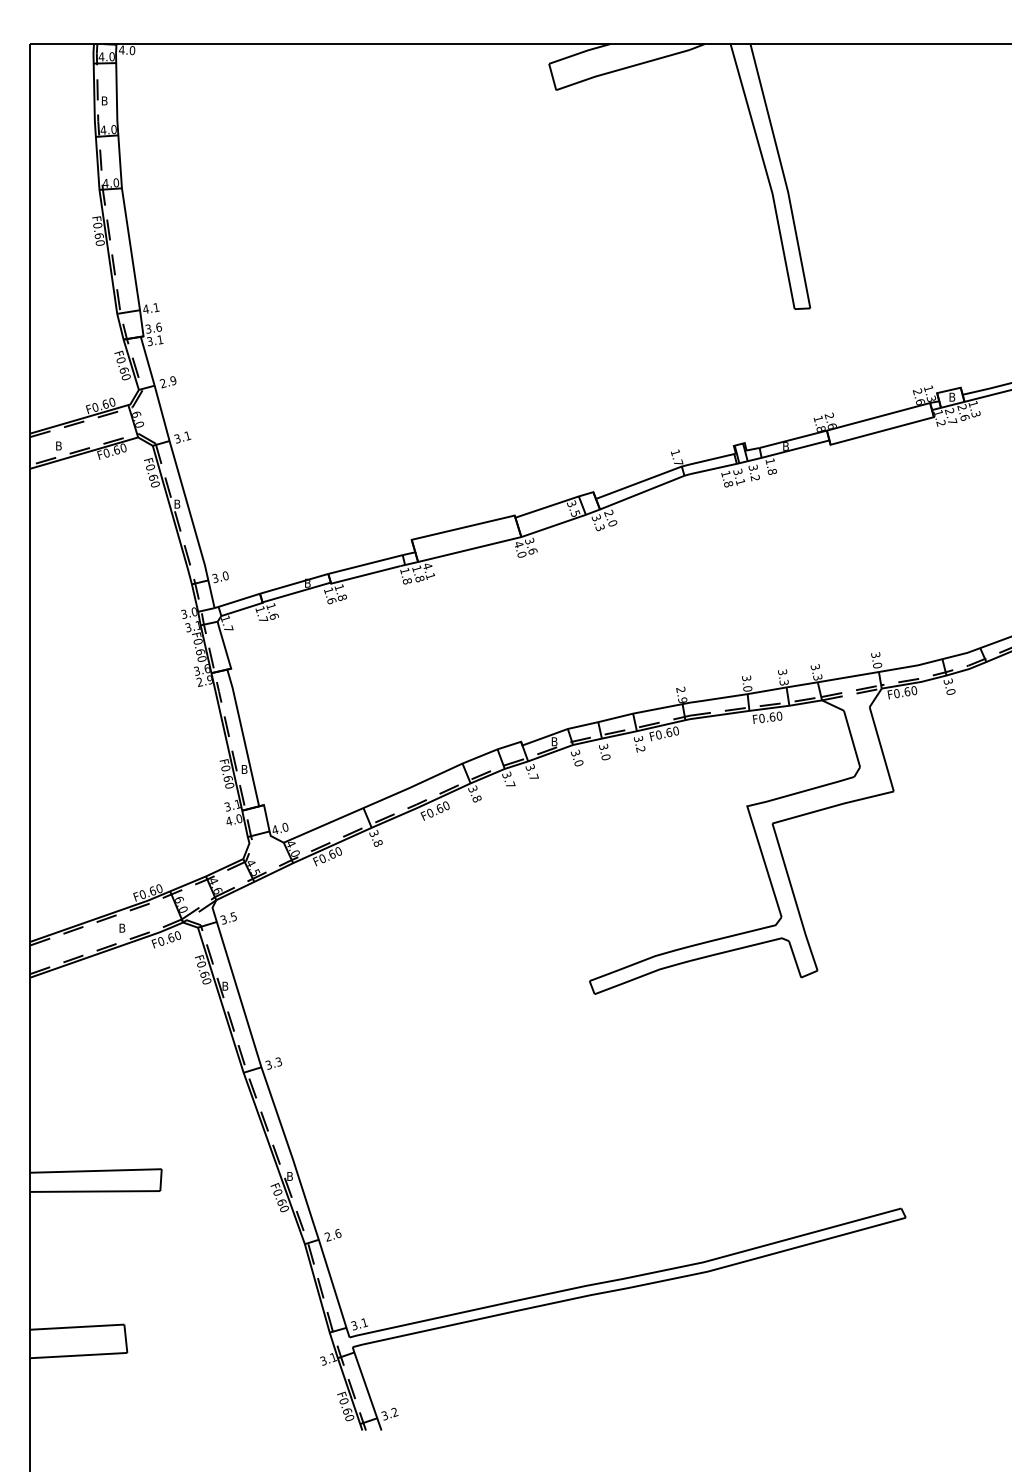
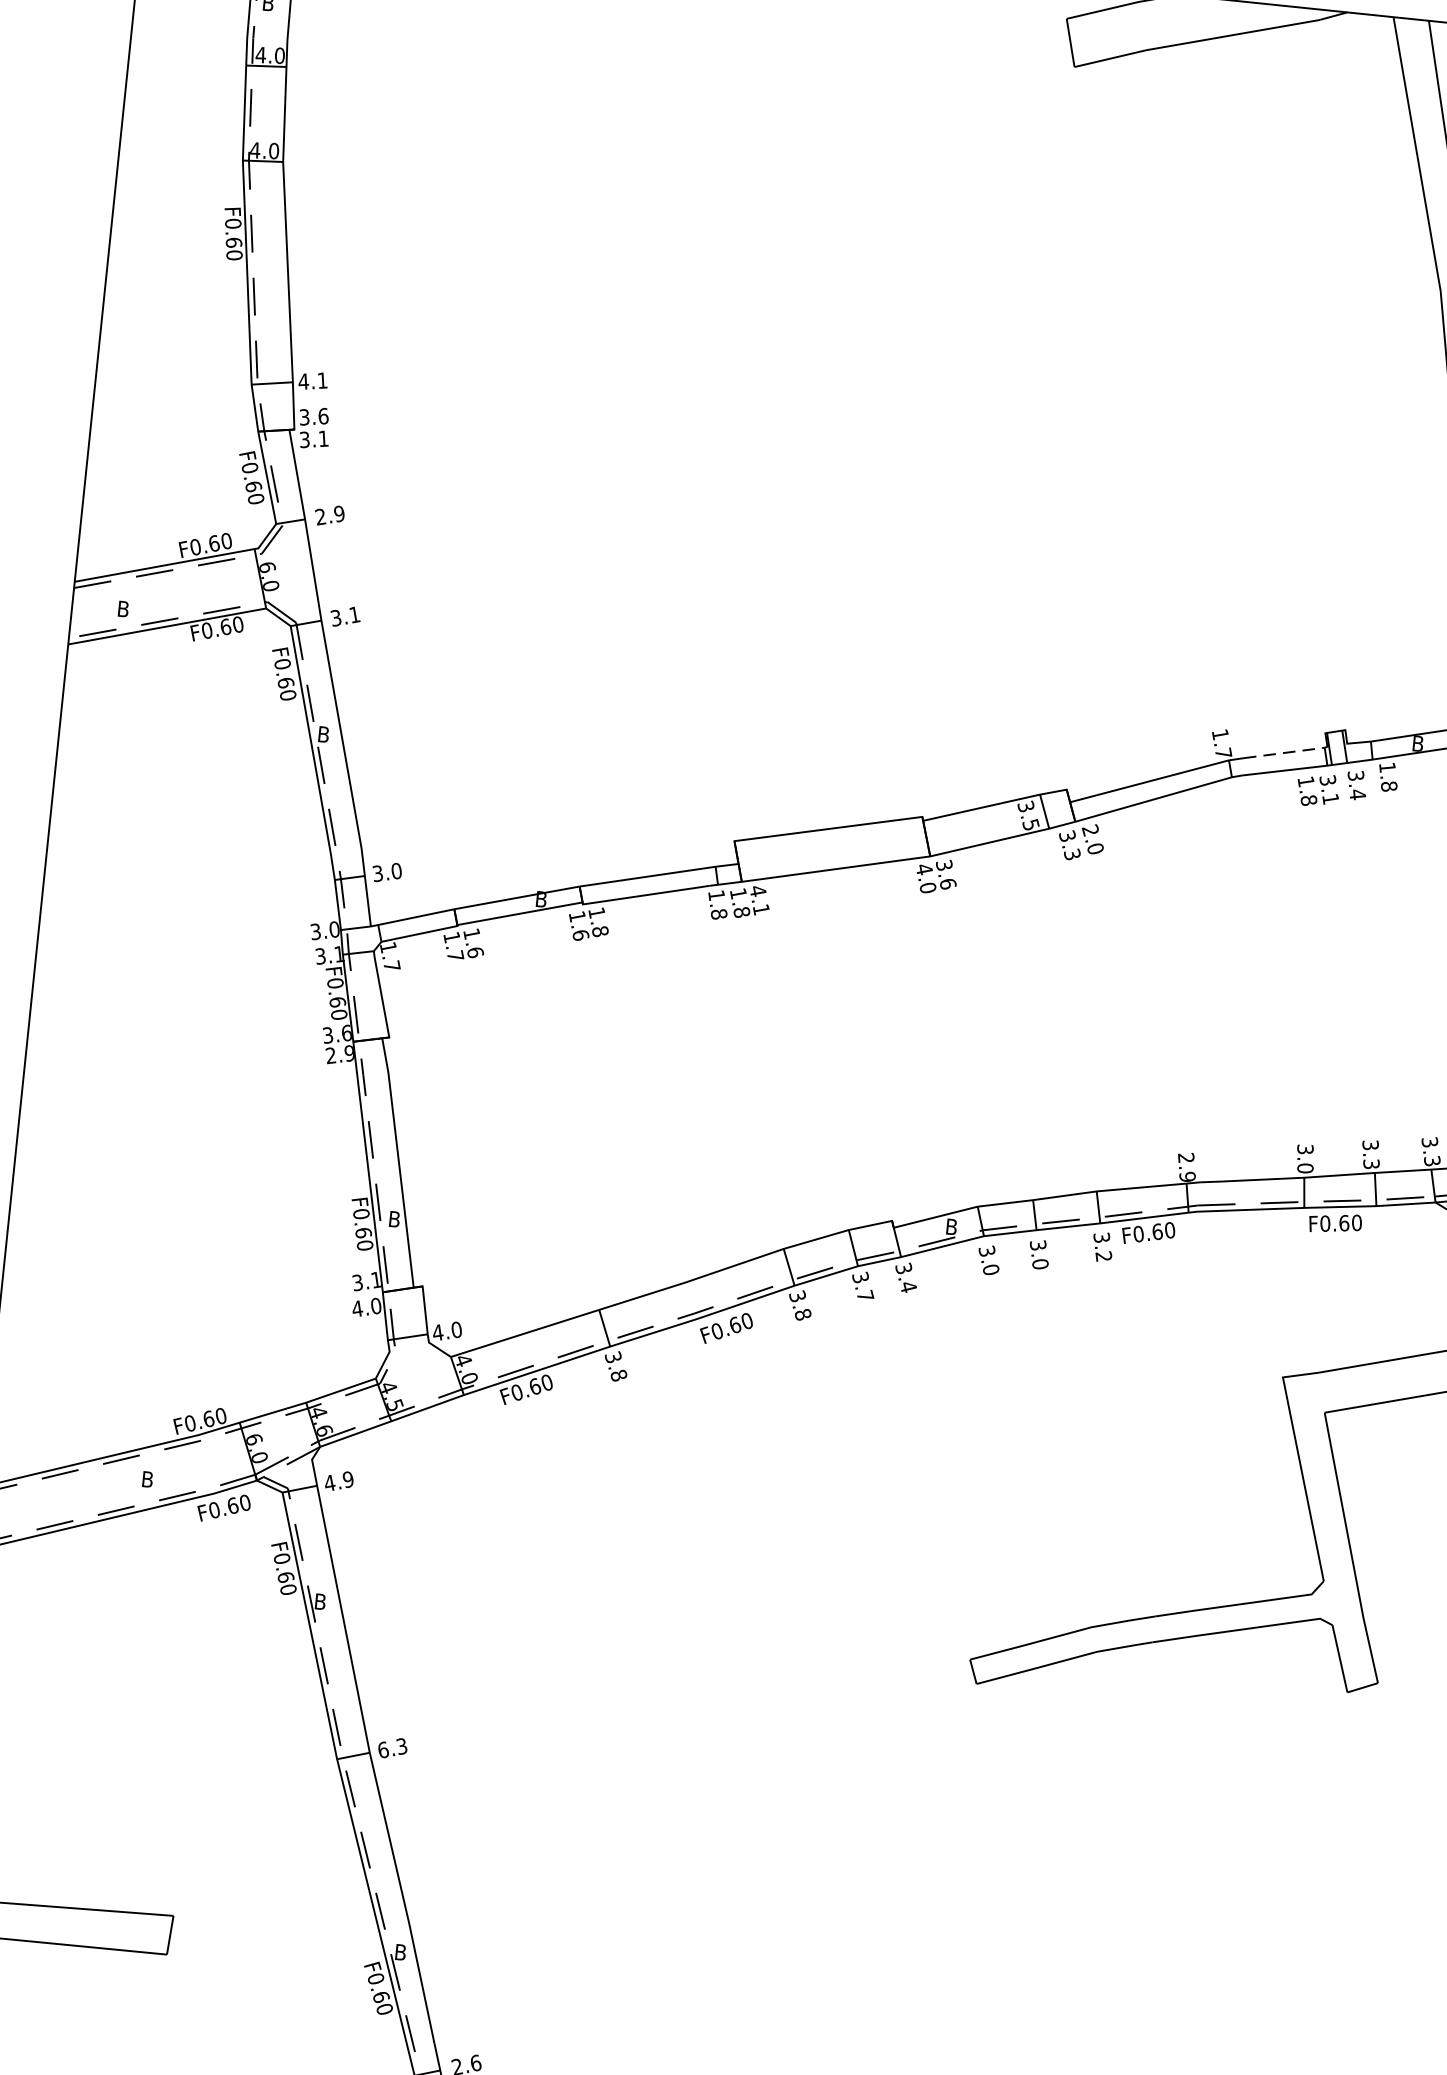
line: (712, 459) -> (1284, 753), solid -> dashed
text: (754, 478) -> (1356, 795), 3.2 -> 3.4
text: (533, 776) -> (907, 1285), 3.7 -> 3.4
text: (228, 918) -> (338, 1481), 3.5 -> 4.9
text: (268, 1064) -> (382, 1749), 3.3 -> 6.3

